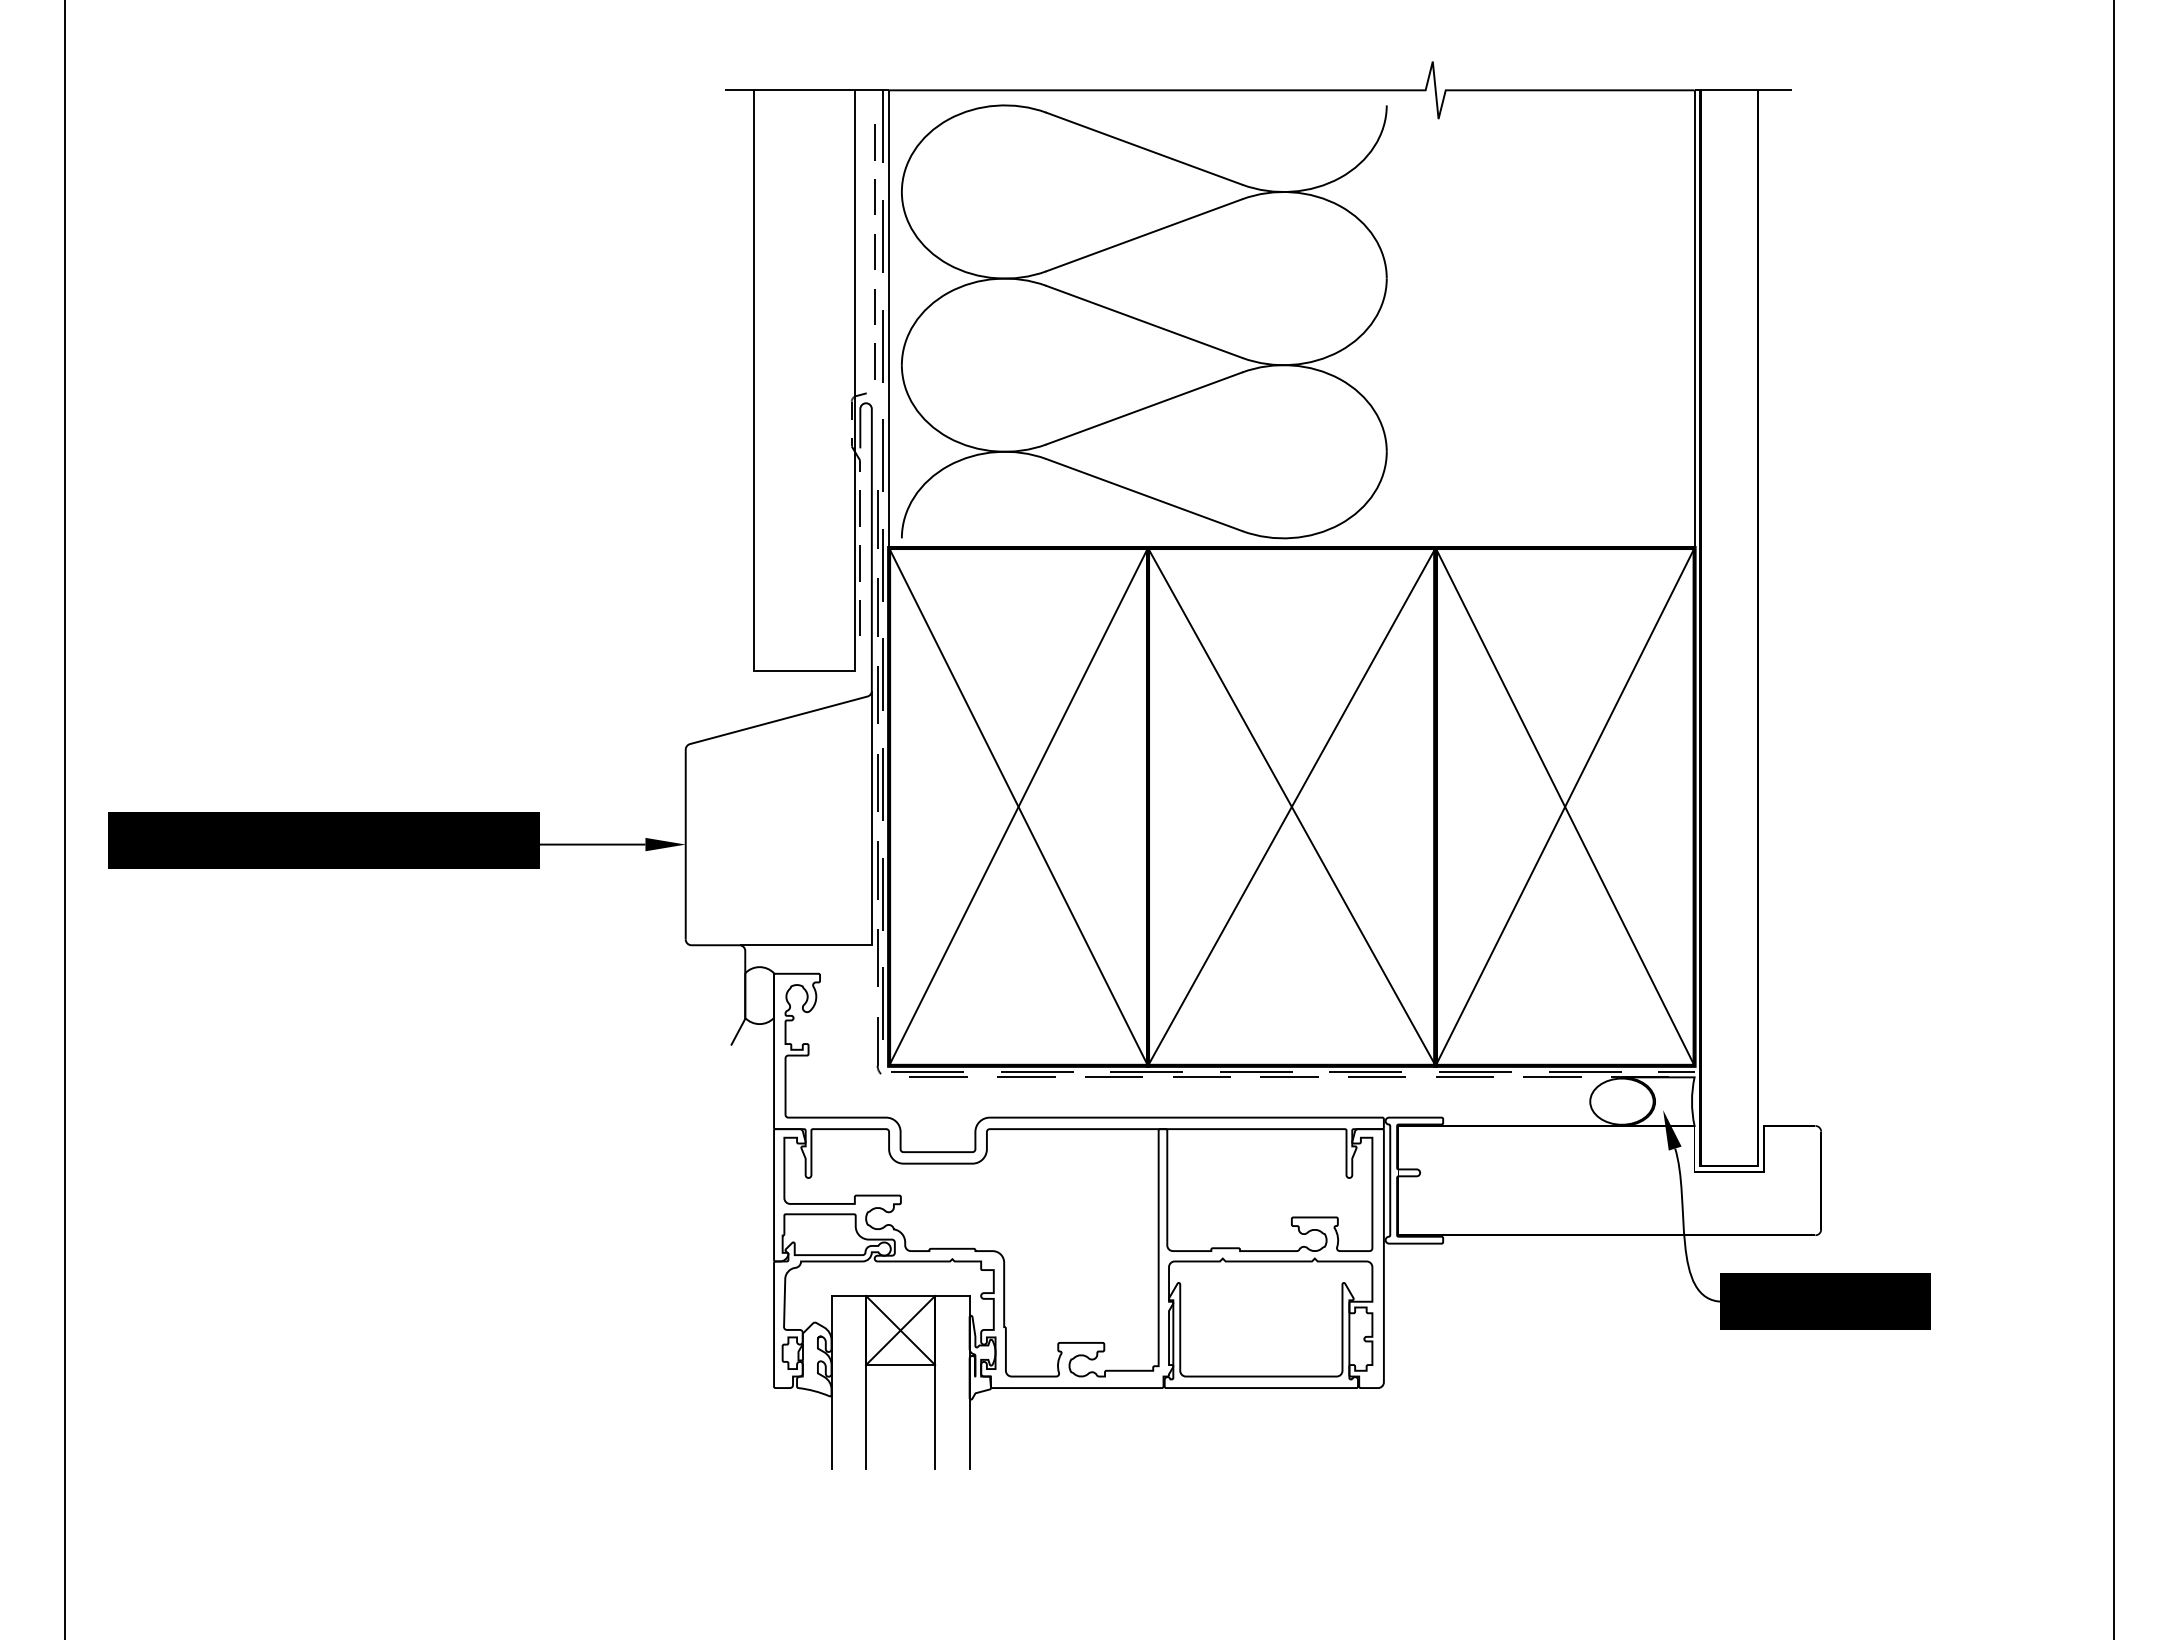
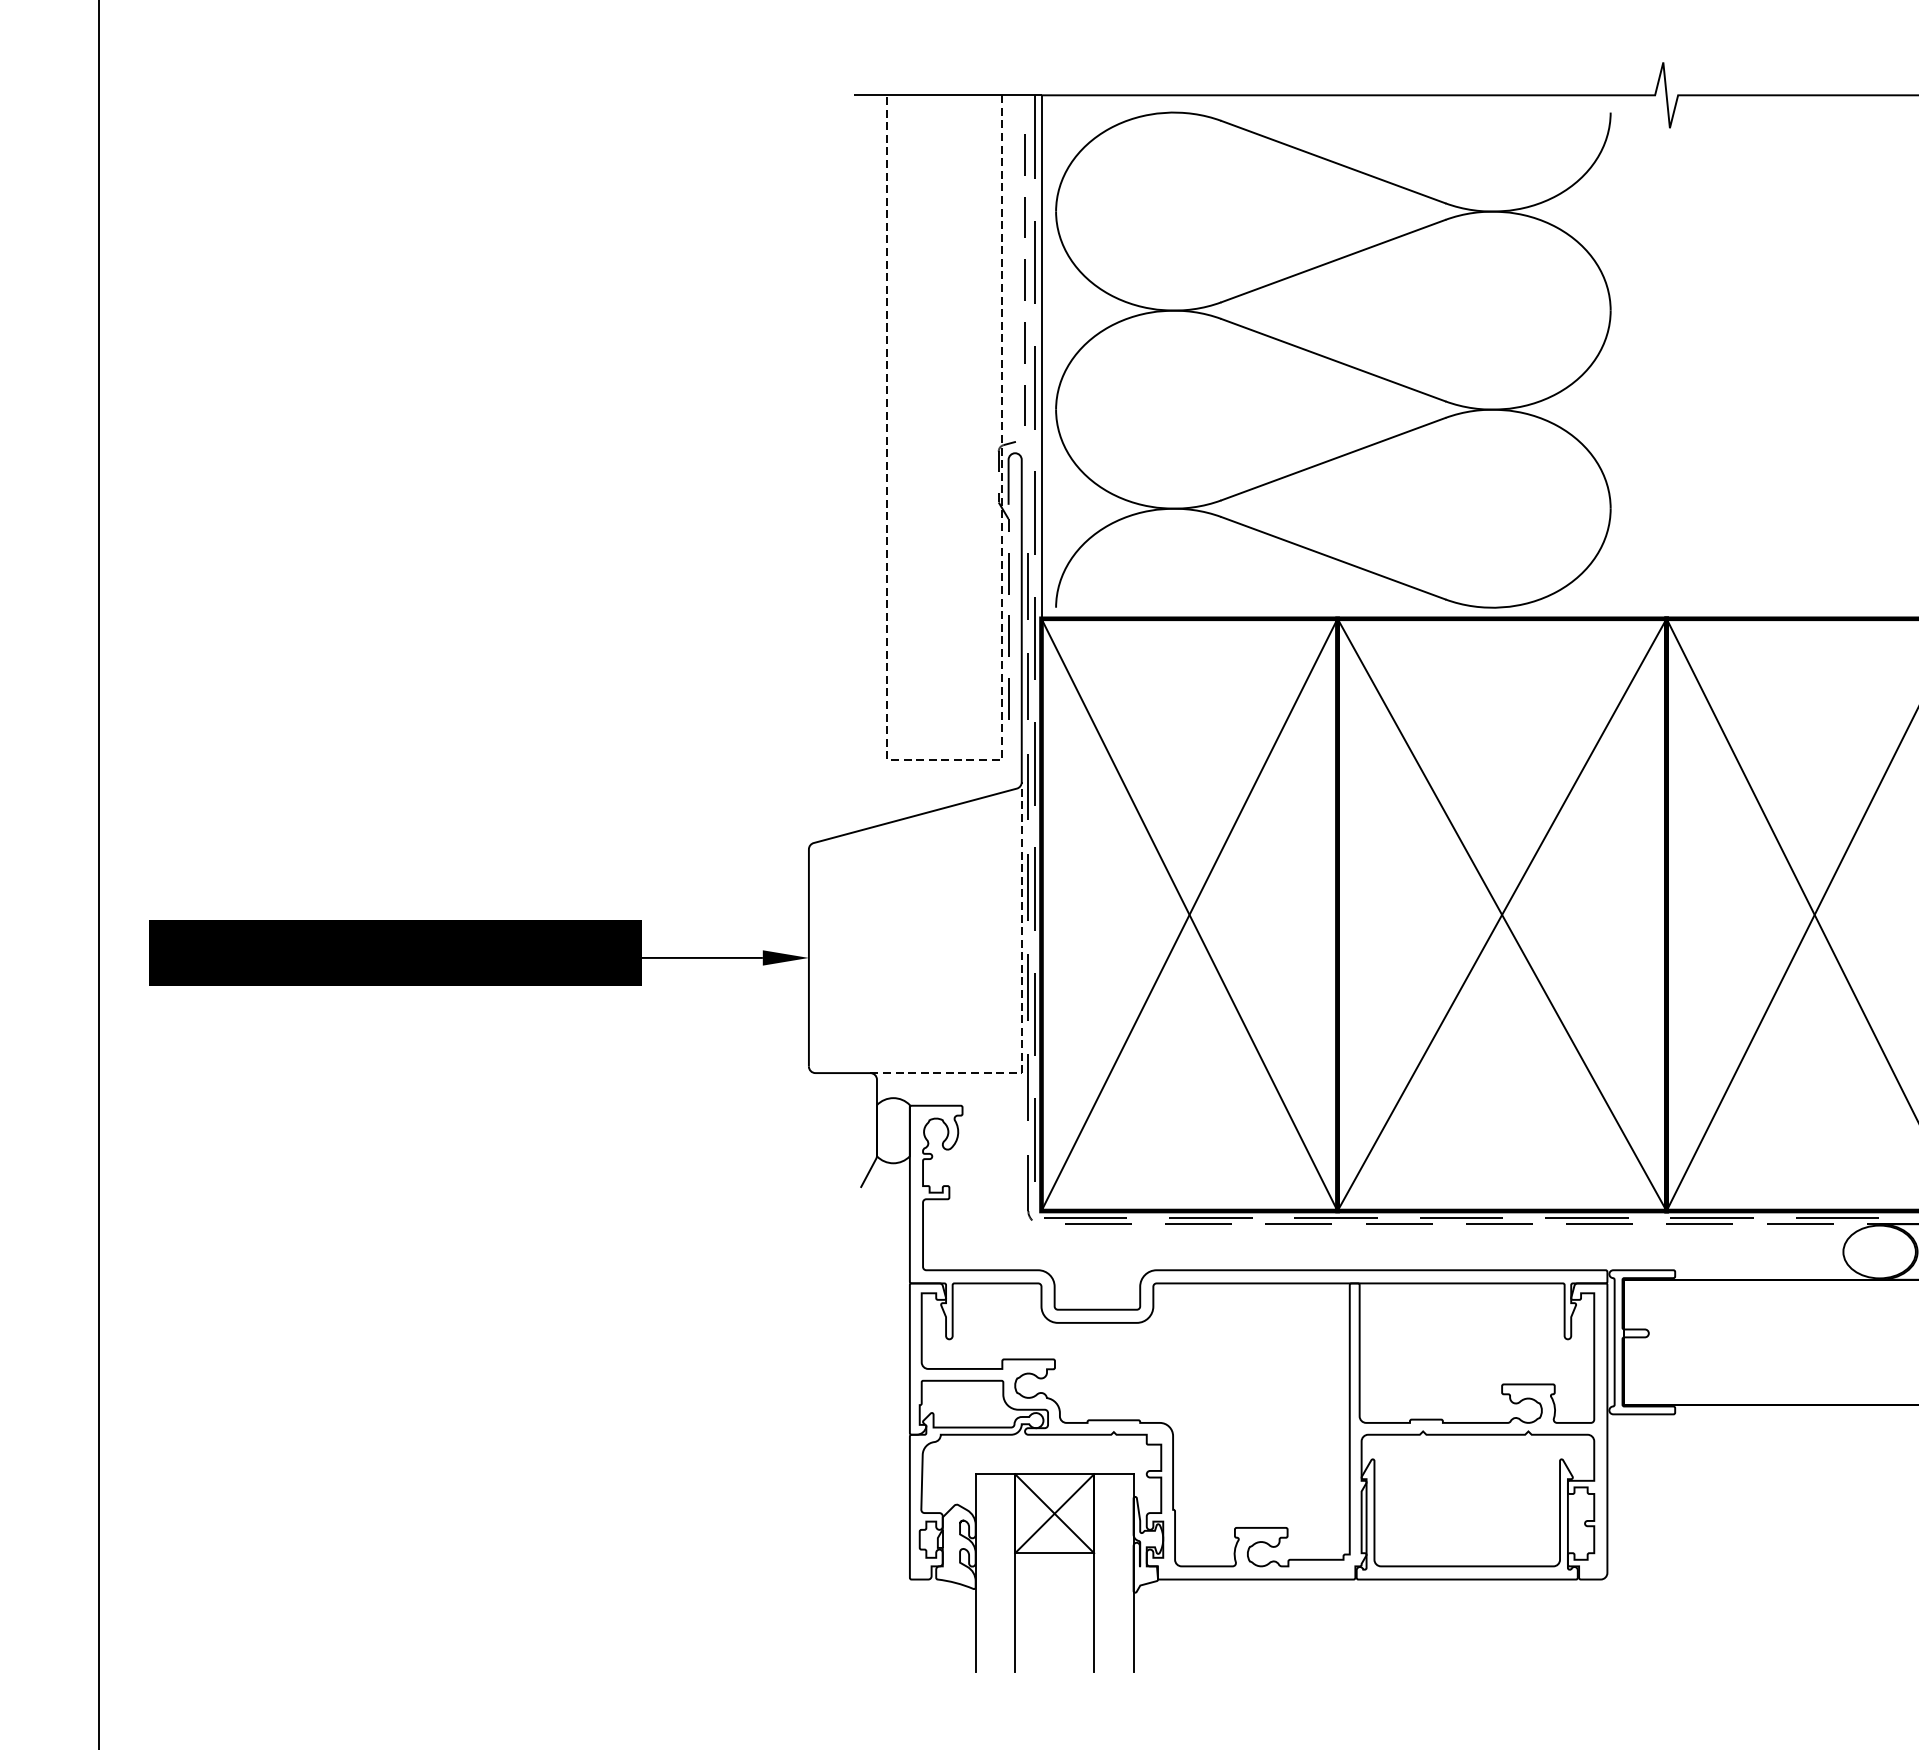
line: (803, 671) -> (943, 760), solid -> dashed
line: (871, 884) -> (1021, 1003), solid -> dashed

